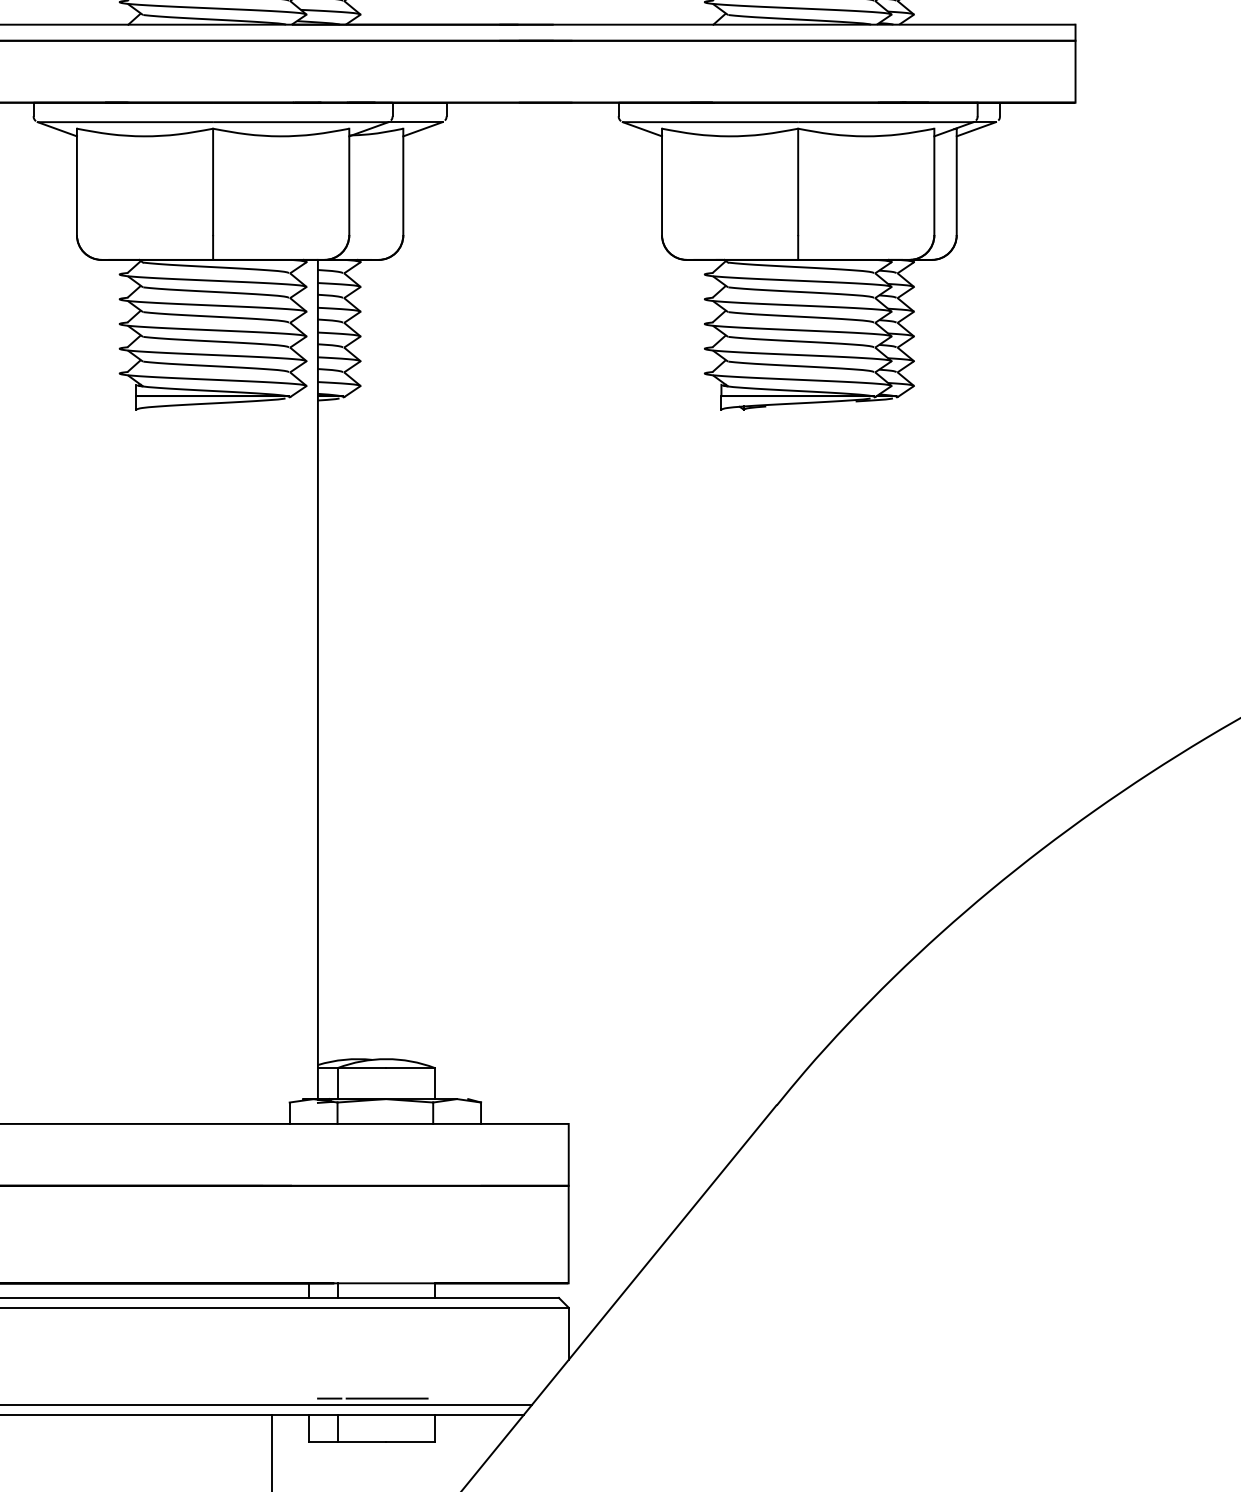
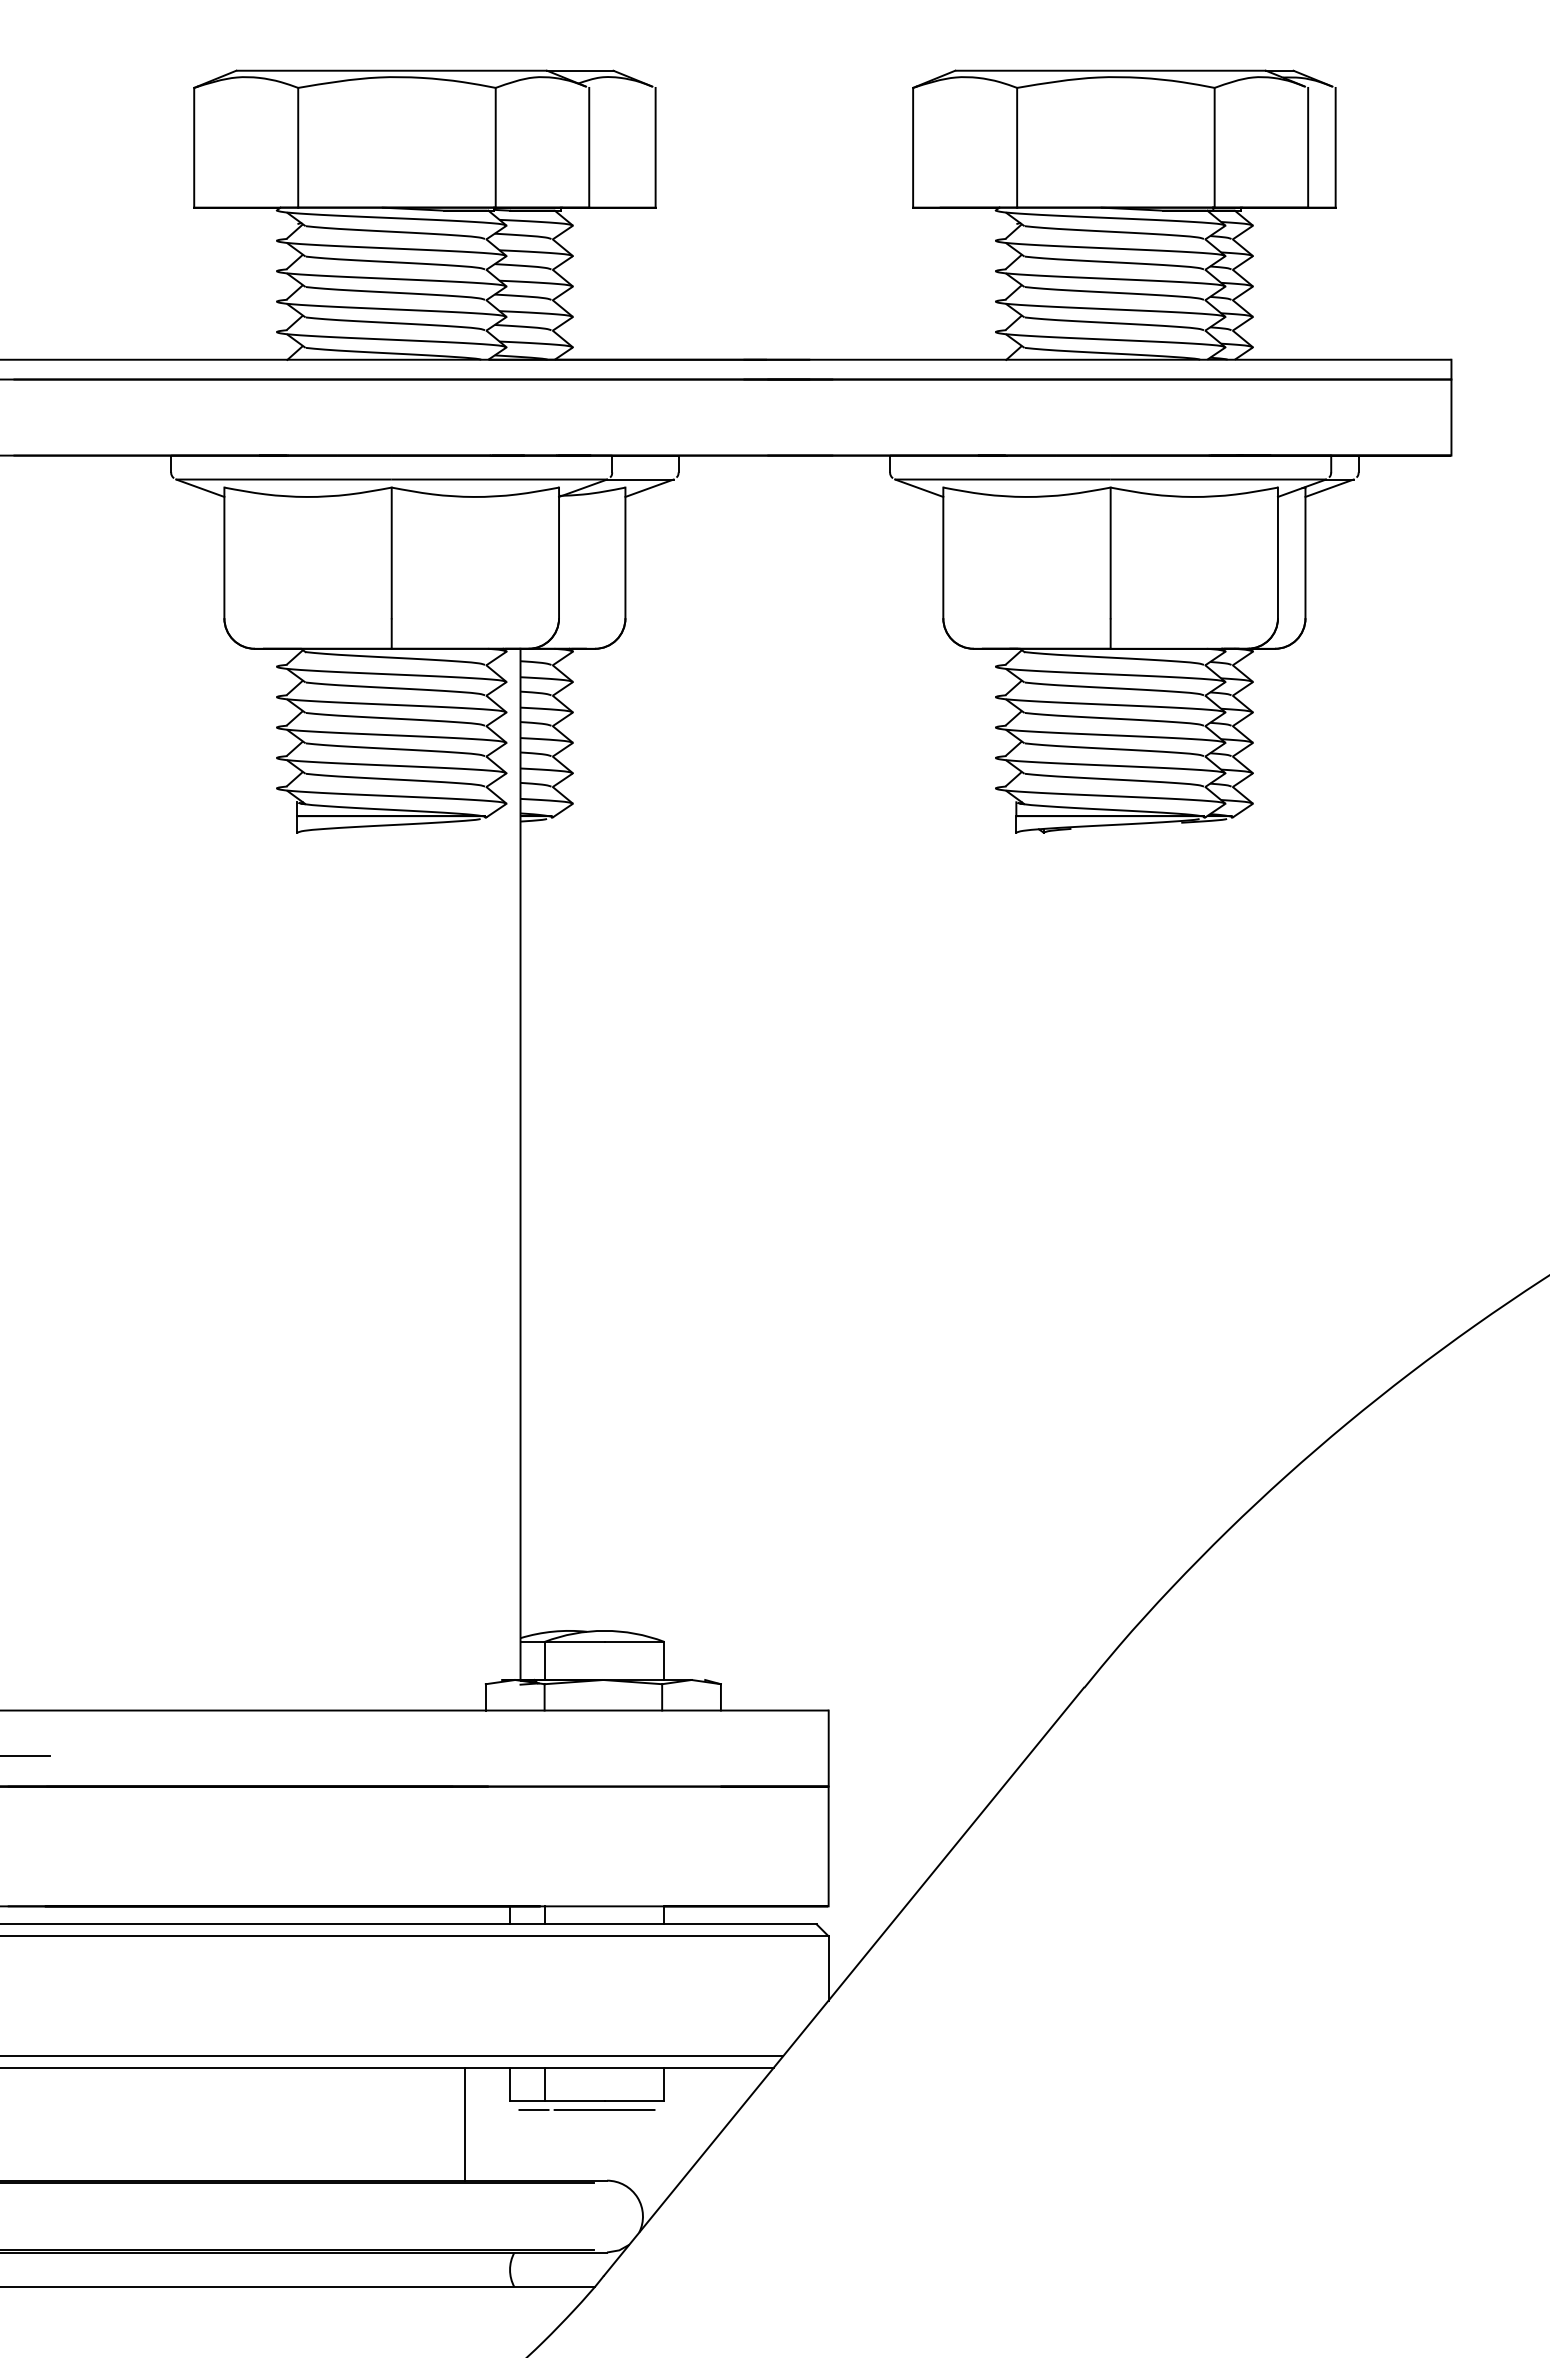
line: (372, 1398) -> (586, 2109), moved

